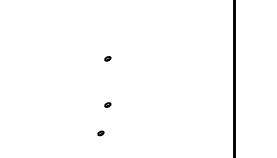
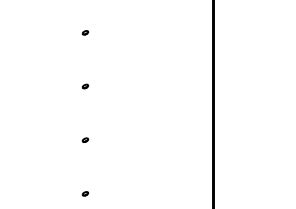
part: (107, 58) -> (85, 32), moved
part: (107, 104) -> (85, 86), moved
part: (100, 132) -> (85, 139), moved

